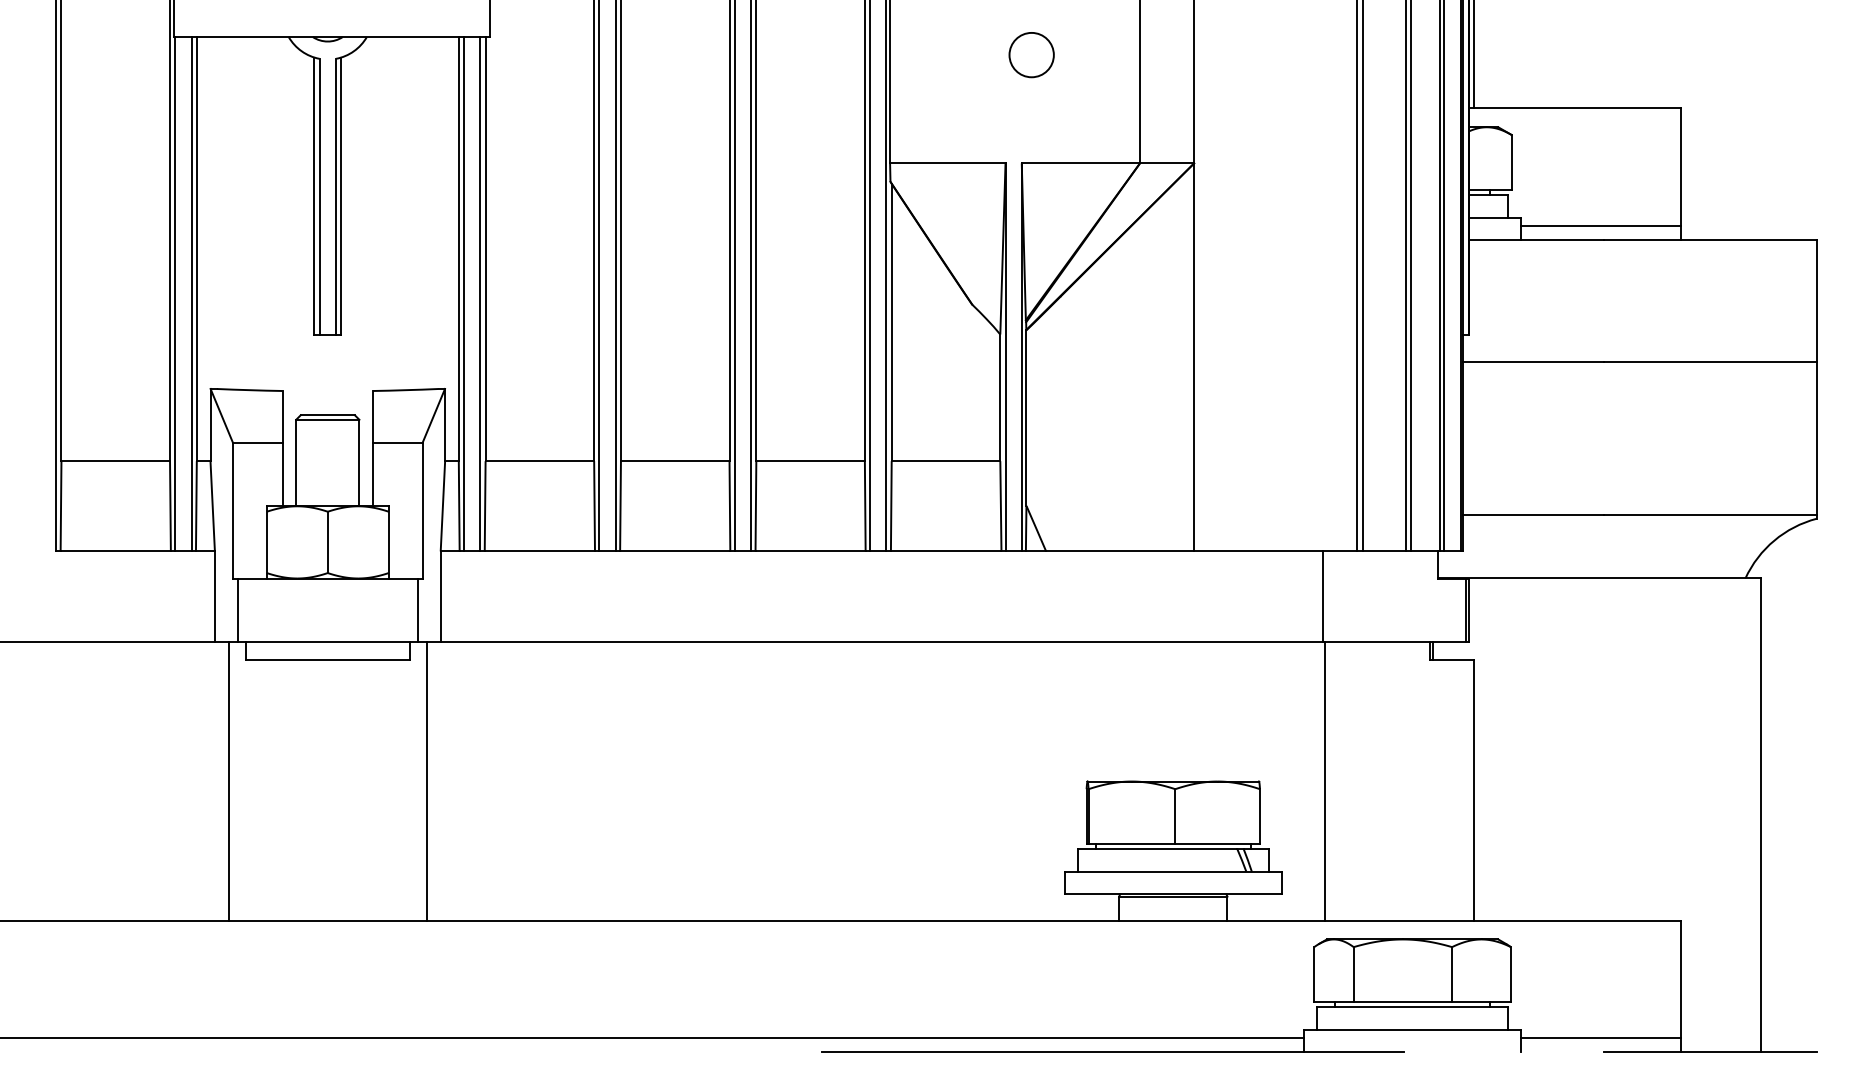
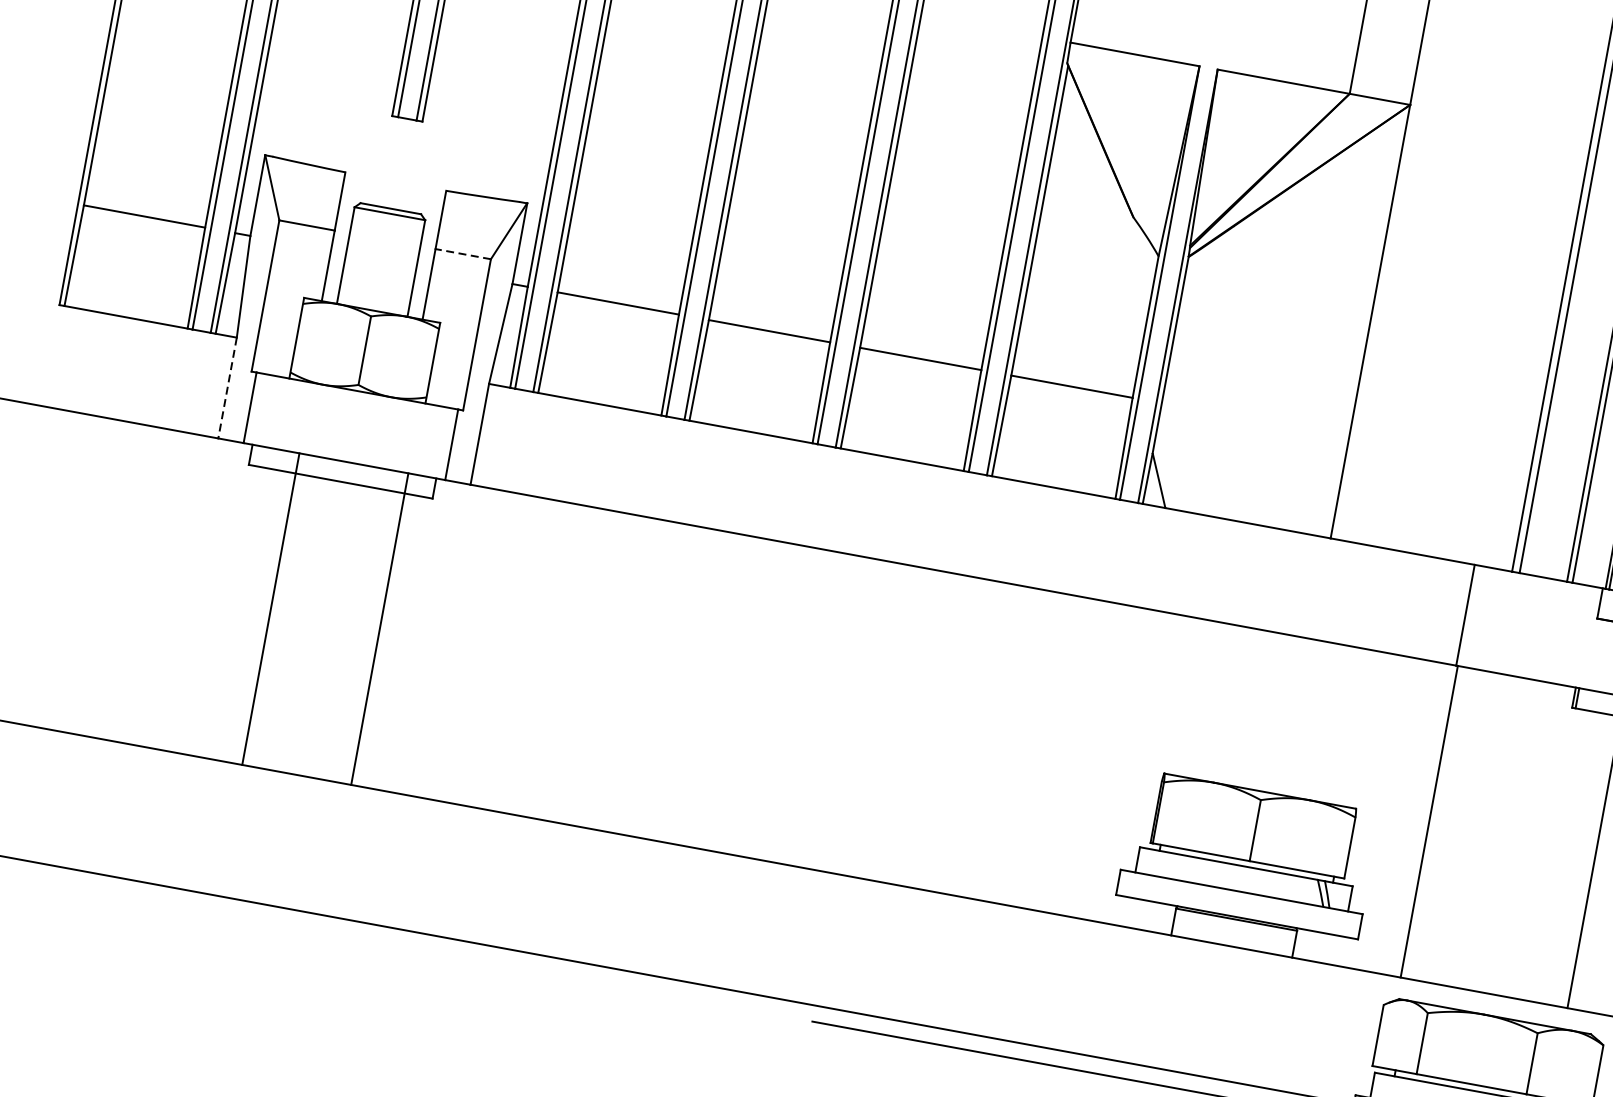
line: (397, 443) -> (462, 254), solid -> dashed
line: (214, 597) -> (226, 389), solid -> dashed
line: (228, 780) -> (270, 608), moved
line: (427, 780) -> (380, 628), moved

